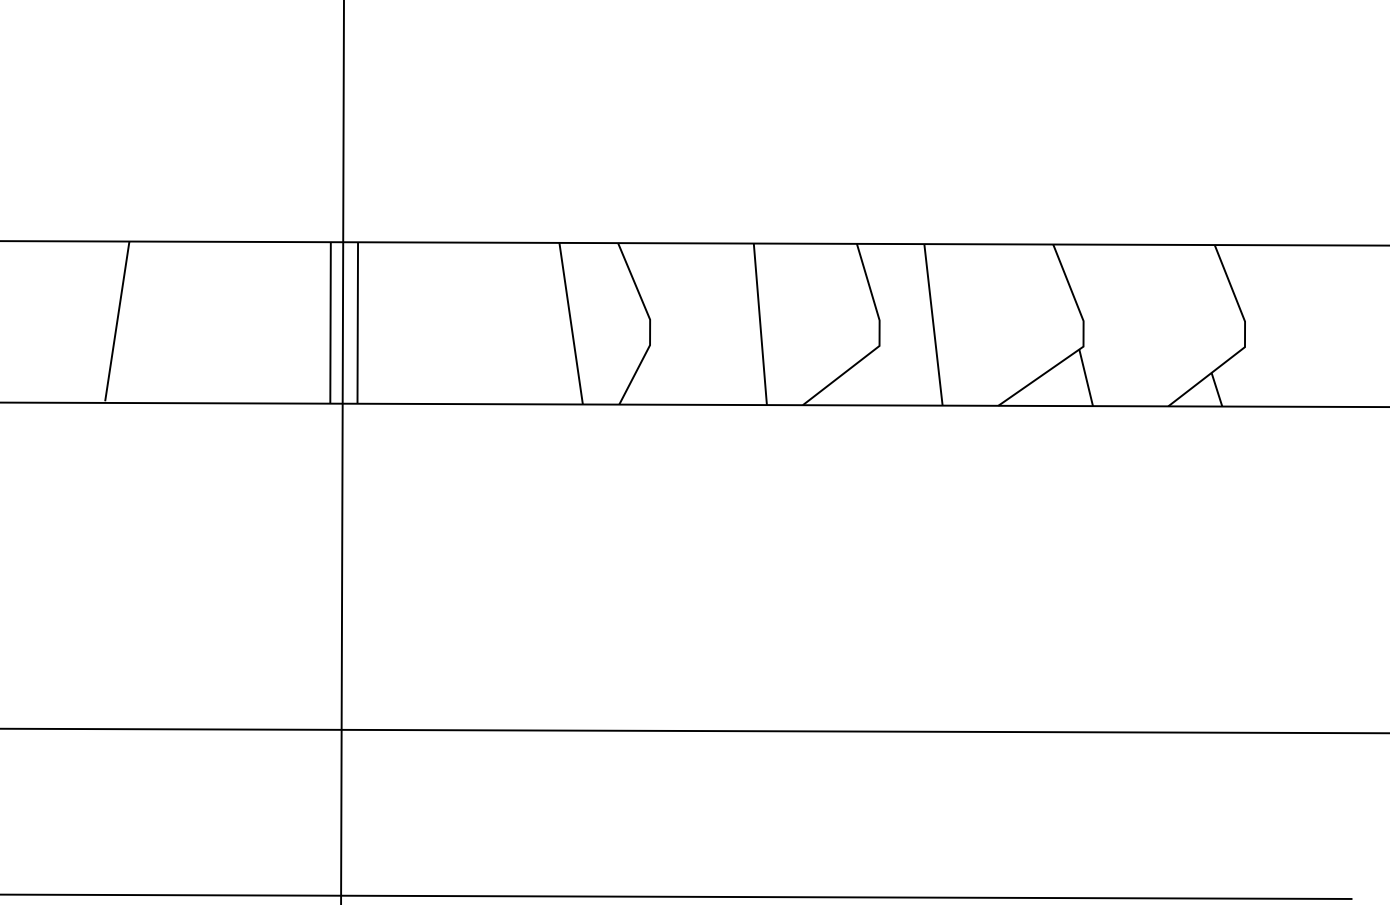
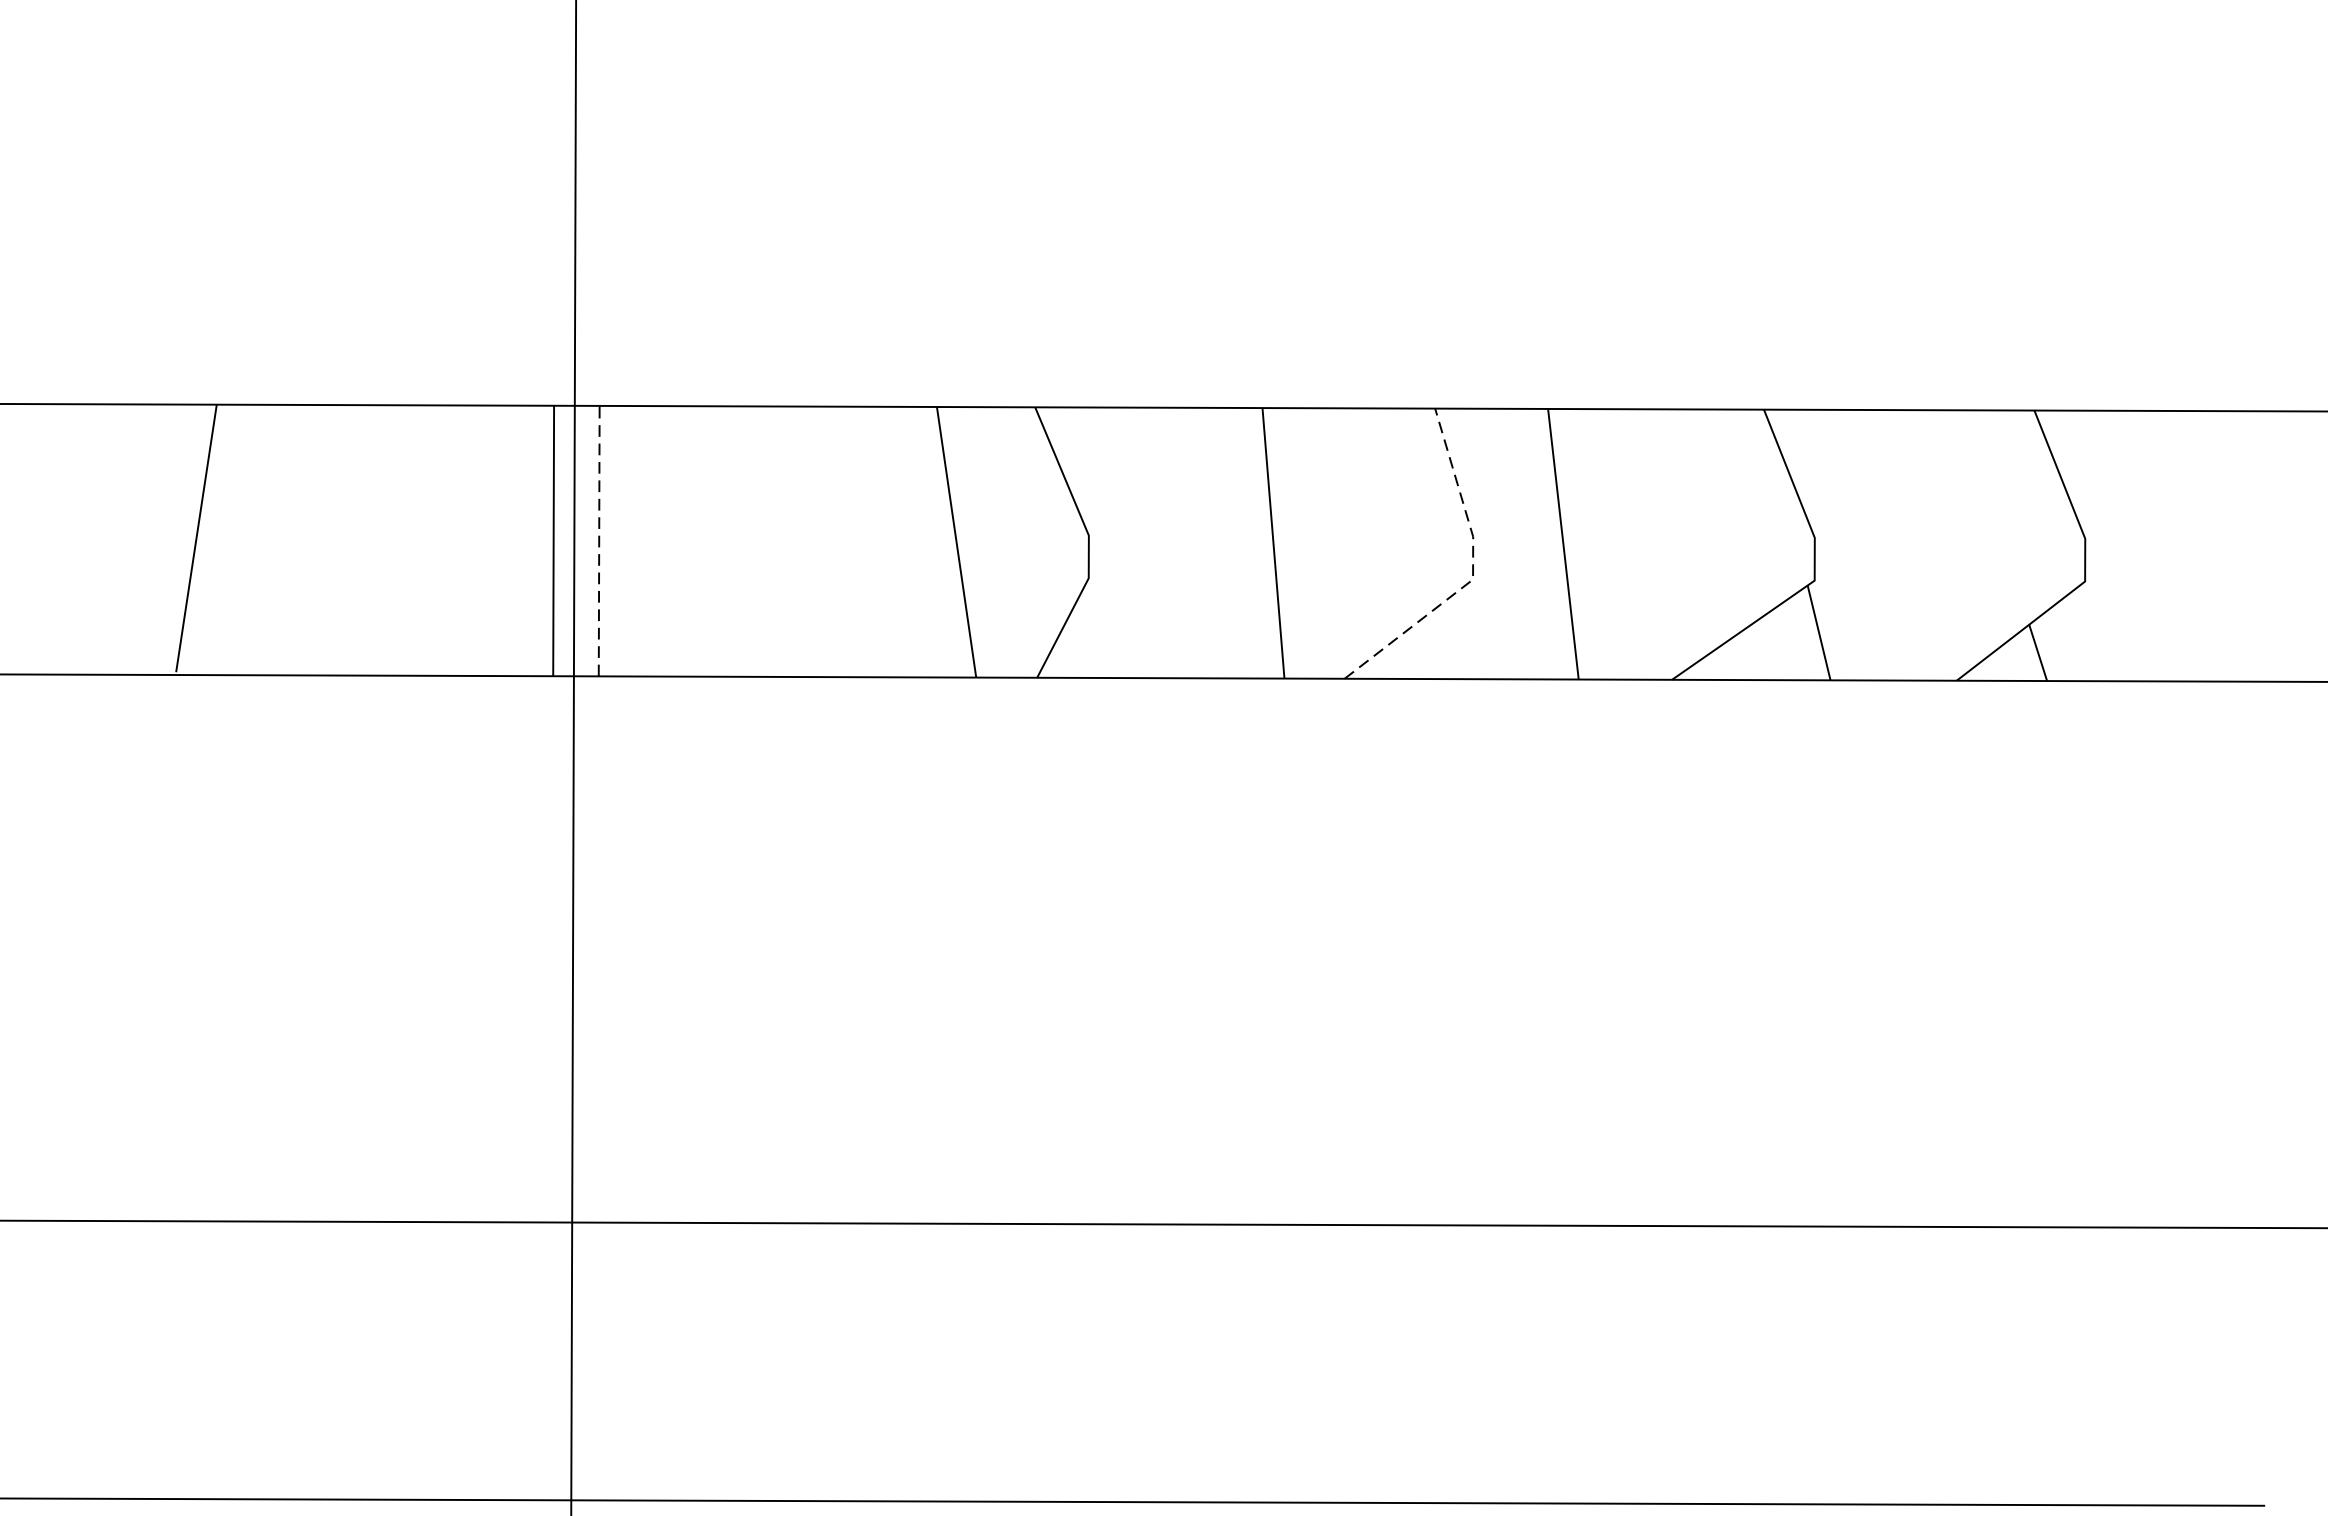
line: (357, 323) -> (598, 541), solid -> dashed
line: (879, 341) -> (1473, 572), solid -> dashed

